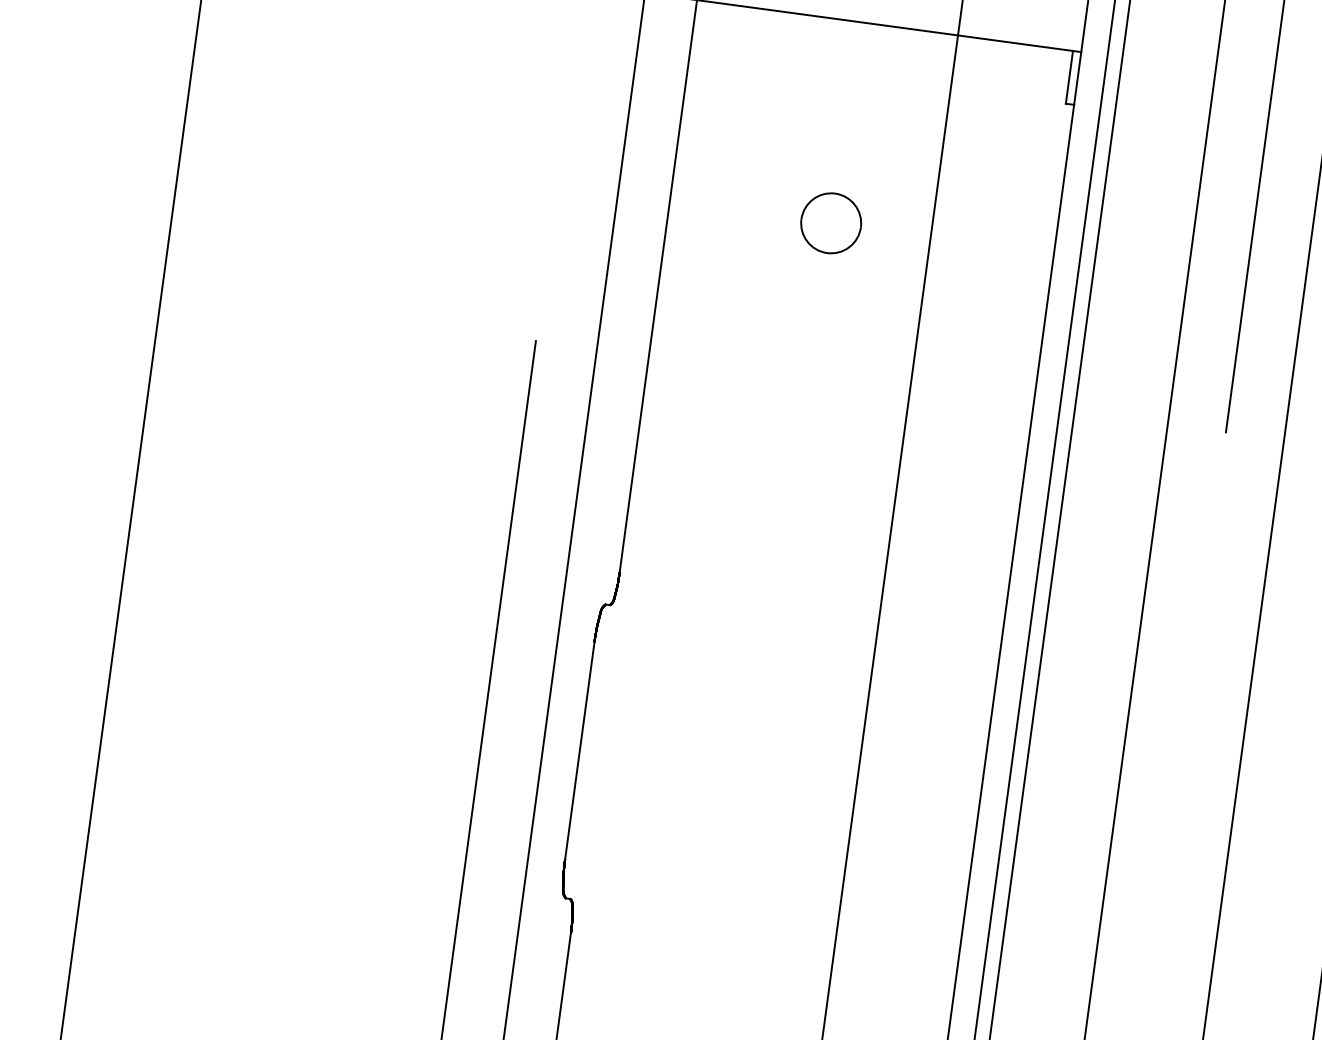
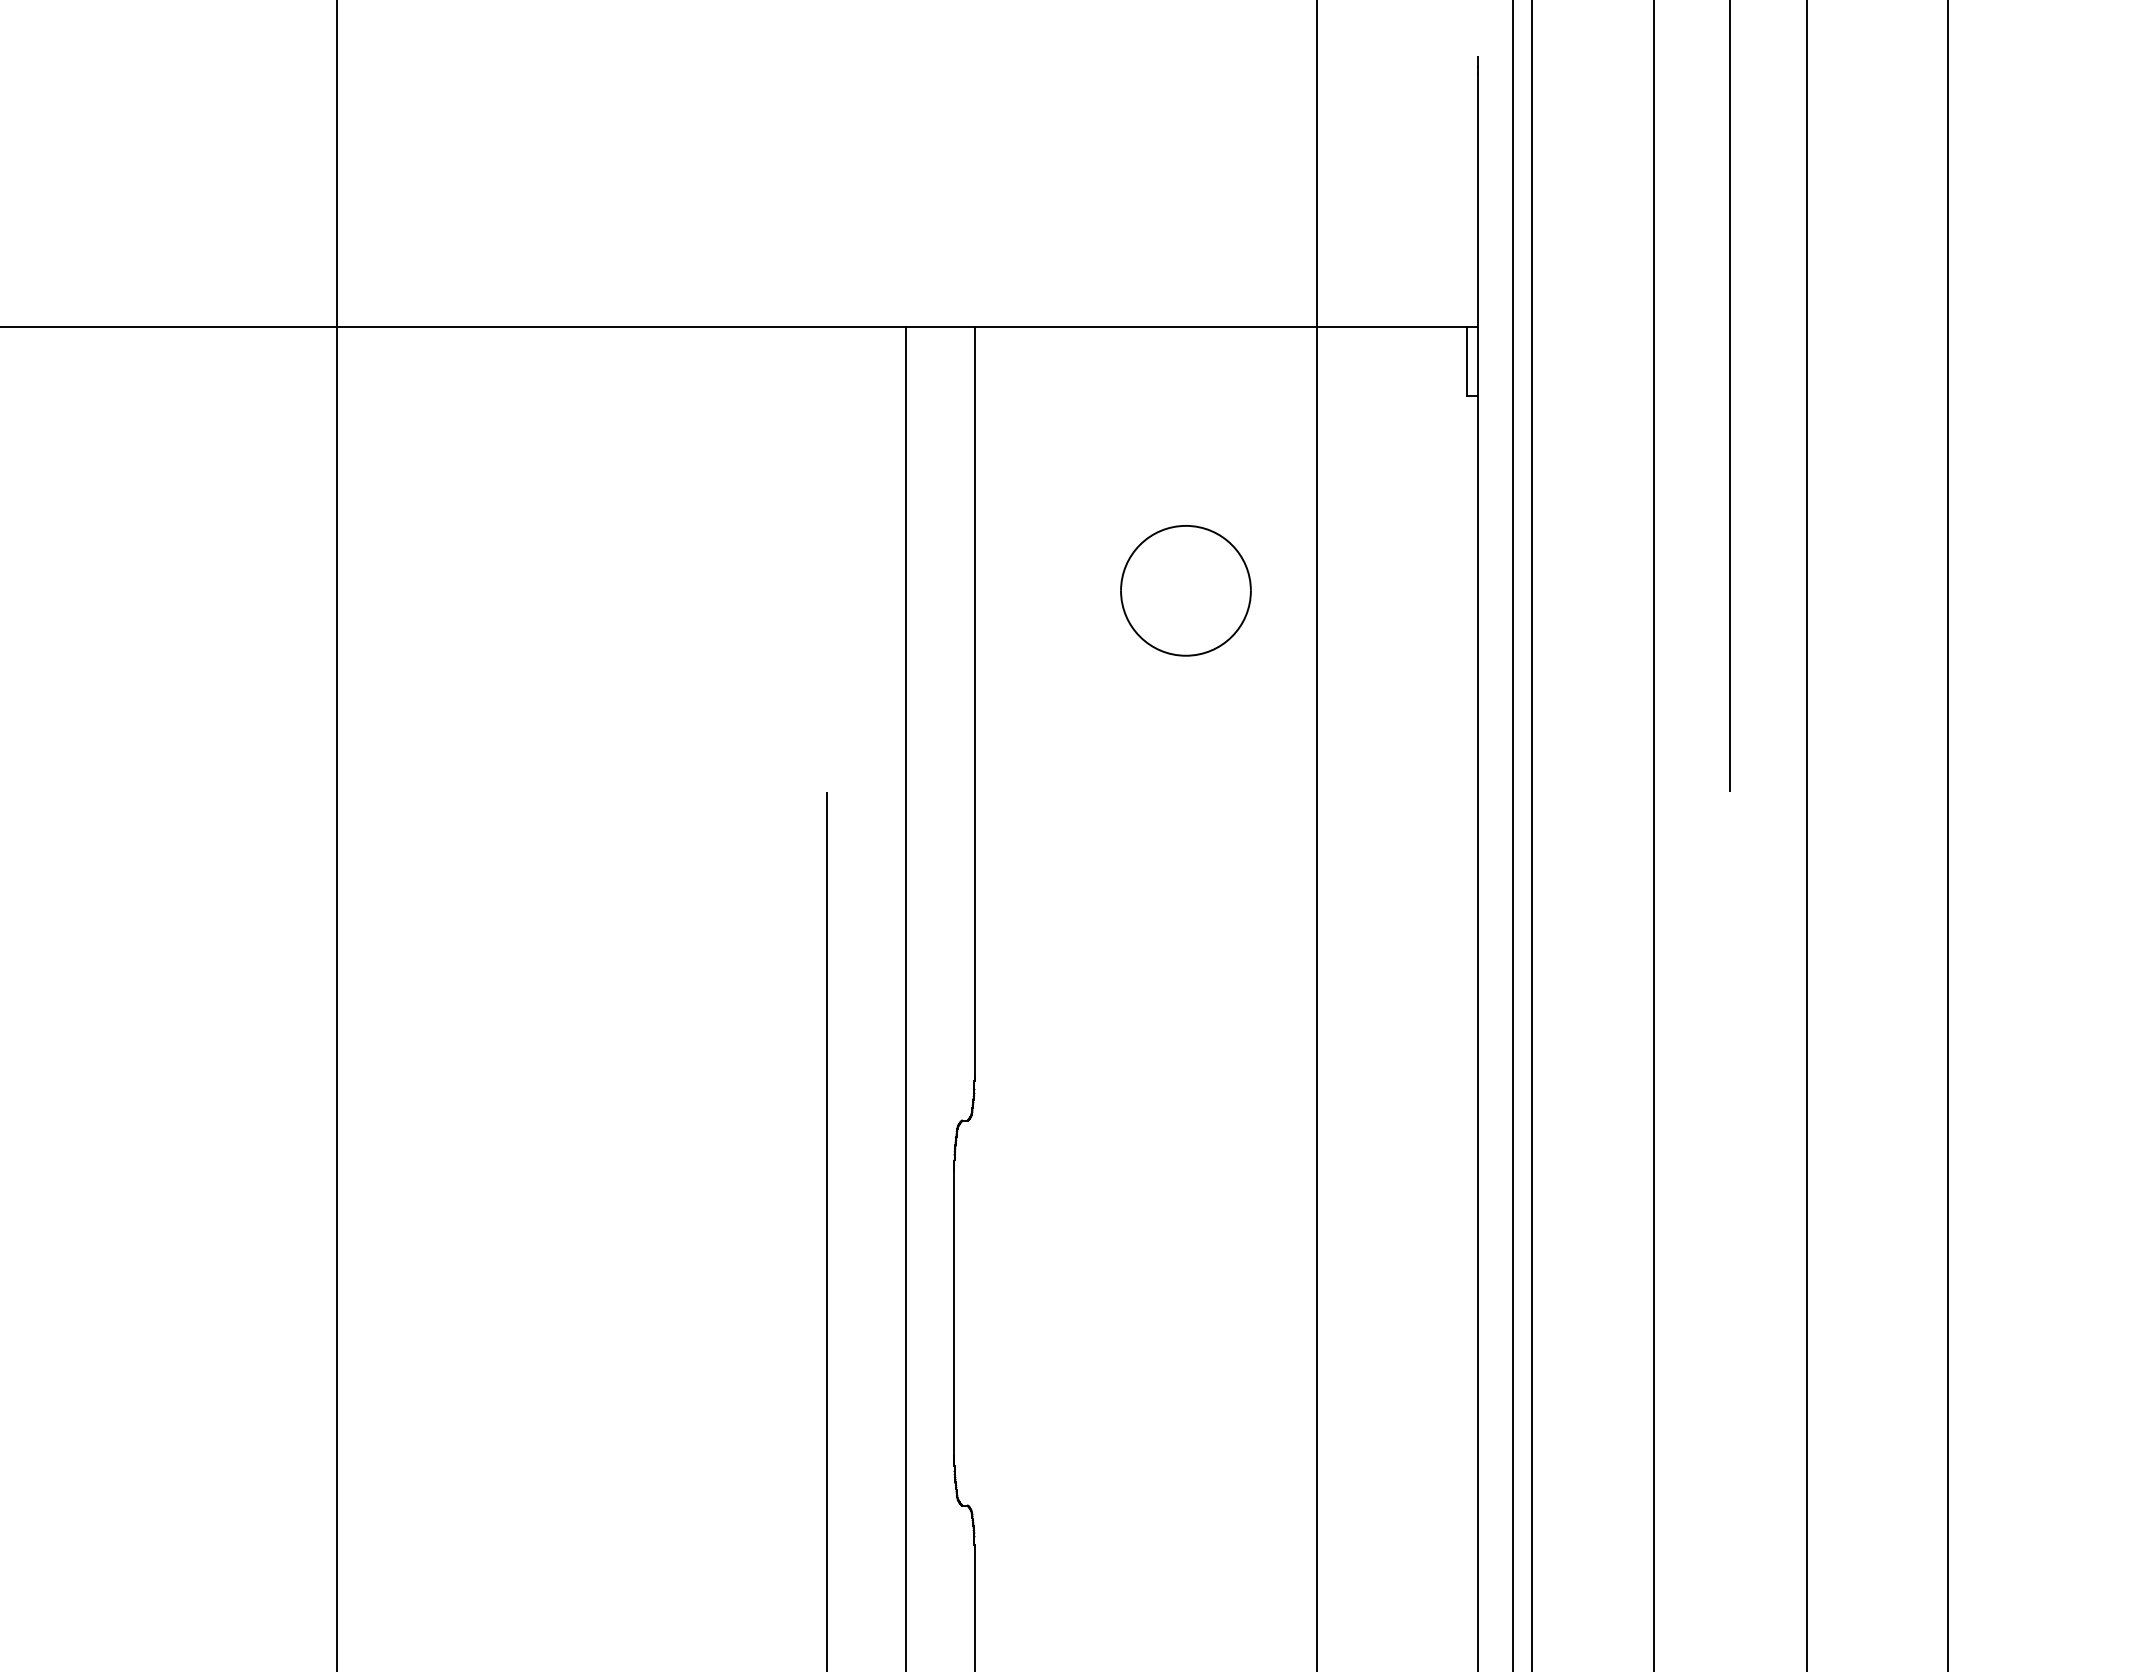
part: (830, 222) -> (1185, 590), size x1.67

